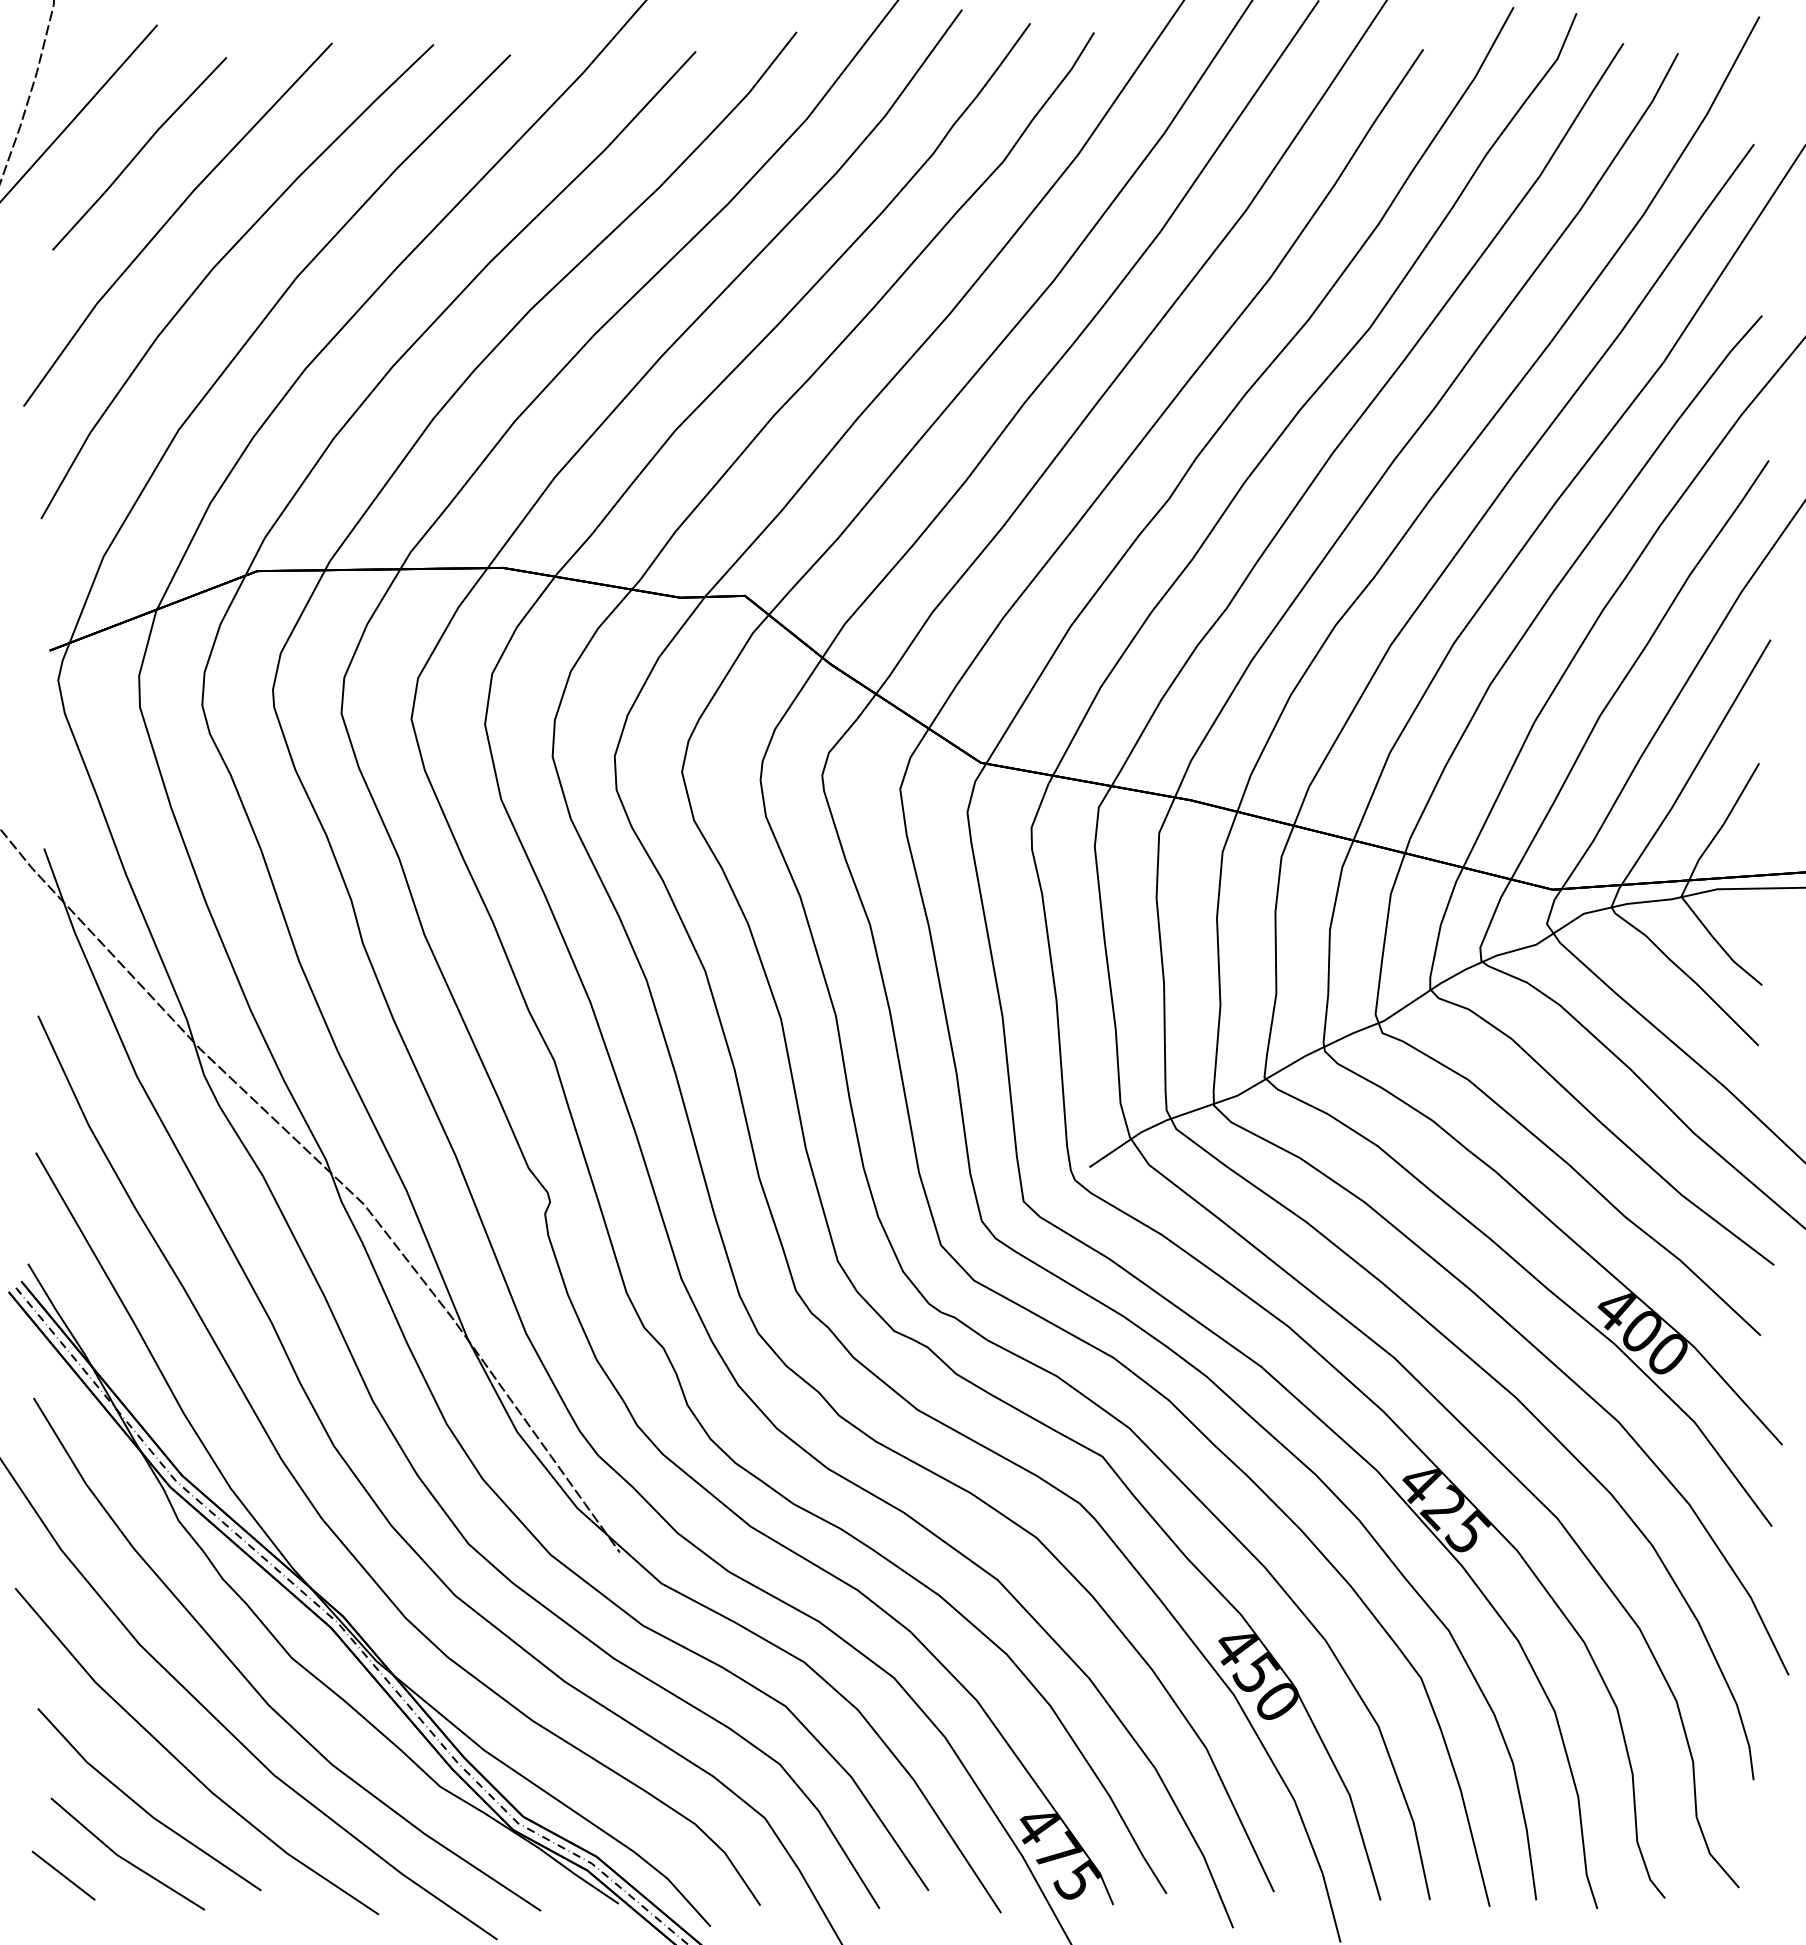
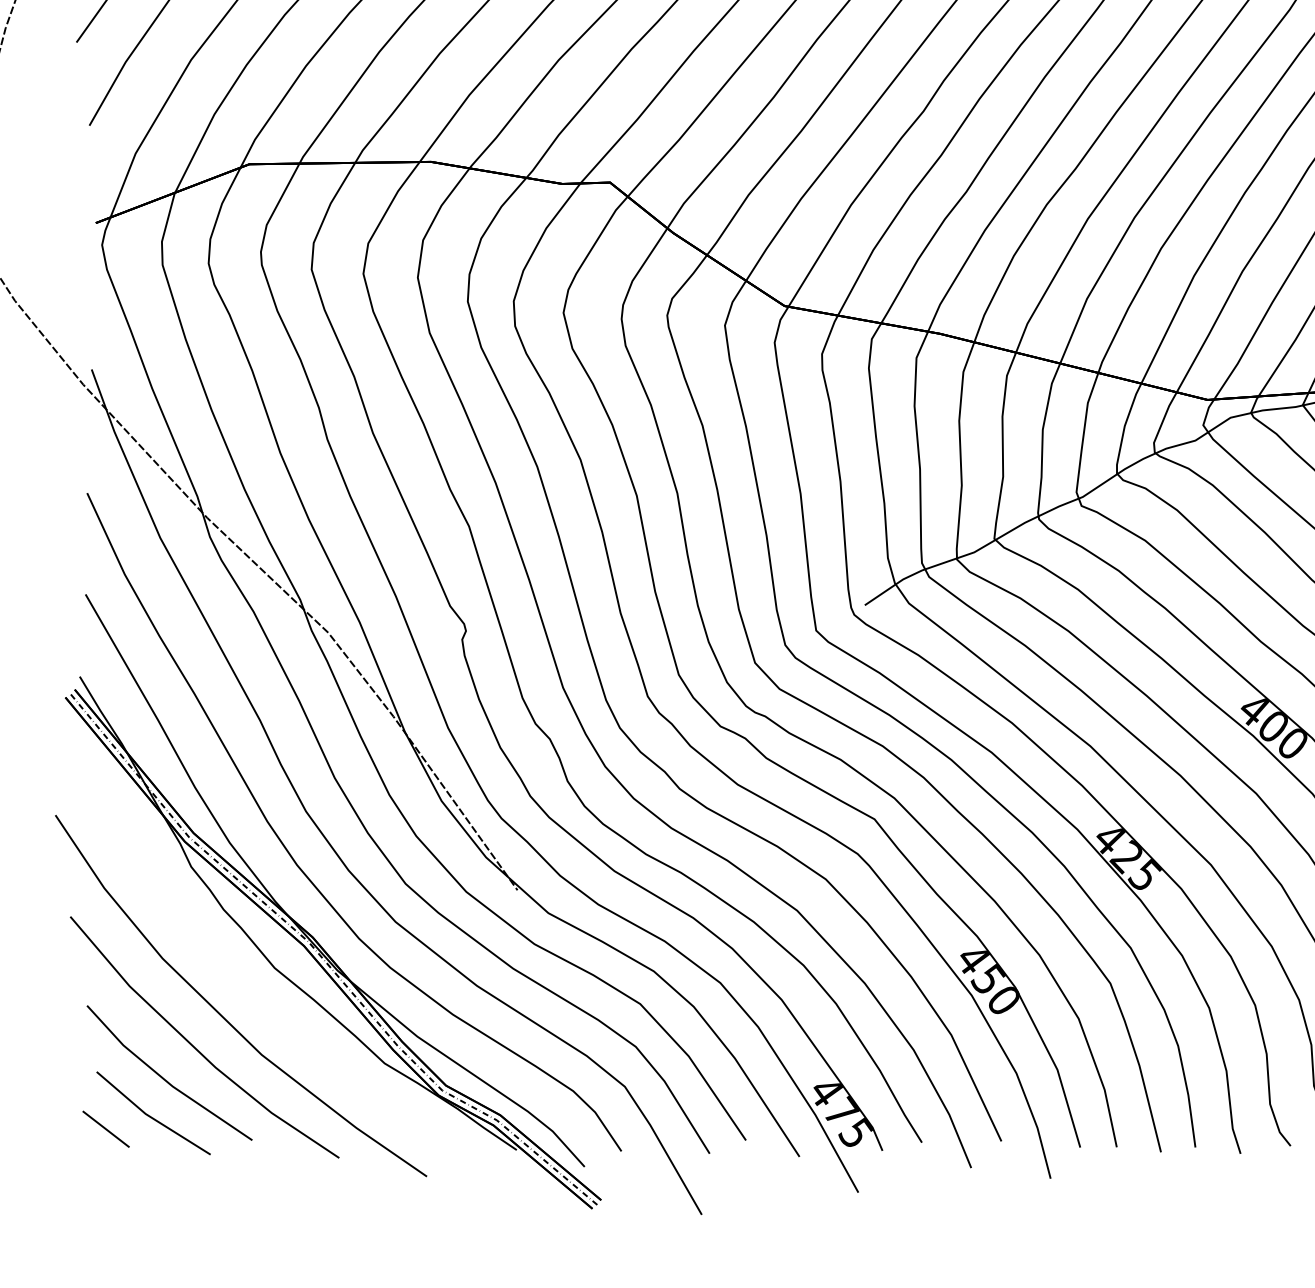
curve: (253, 1685) -> (246, 988), removed

